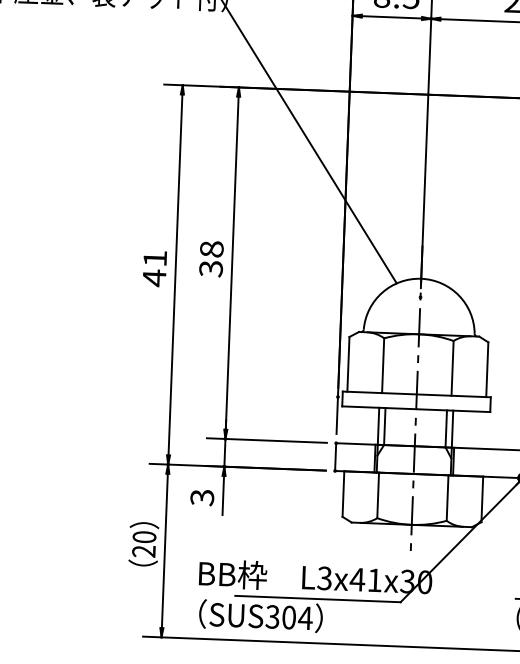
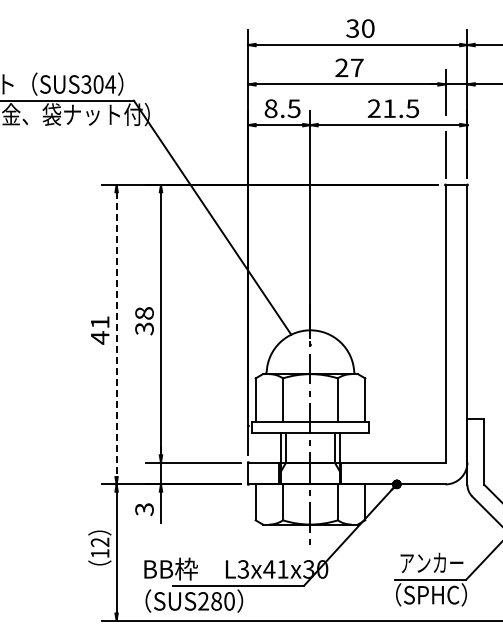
line: (175, 275) -> (116, 335), solid -> dashed
text: (143, 543) -> (99, 547), 20 -> 12
text: (289, 617) -> (216, 601), SUS304 -> SUS280

